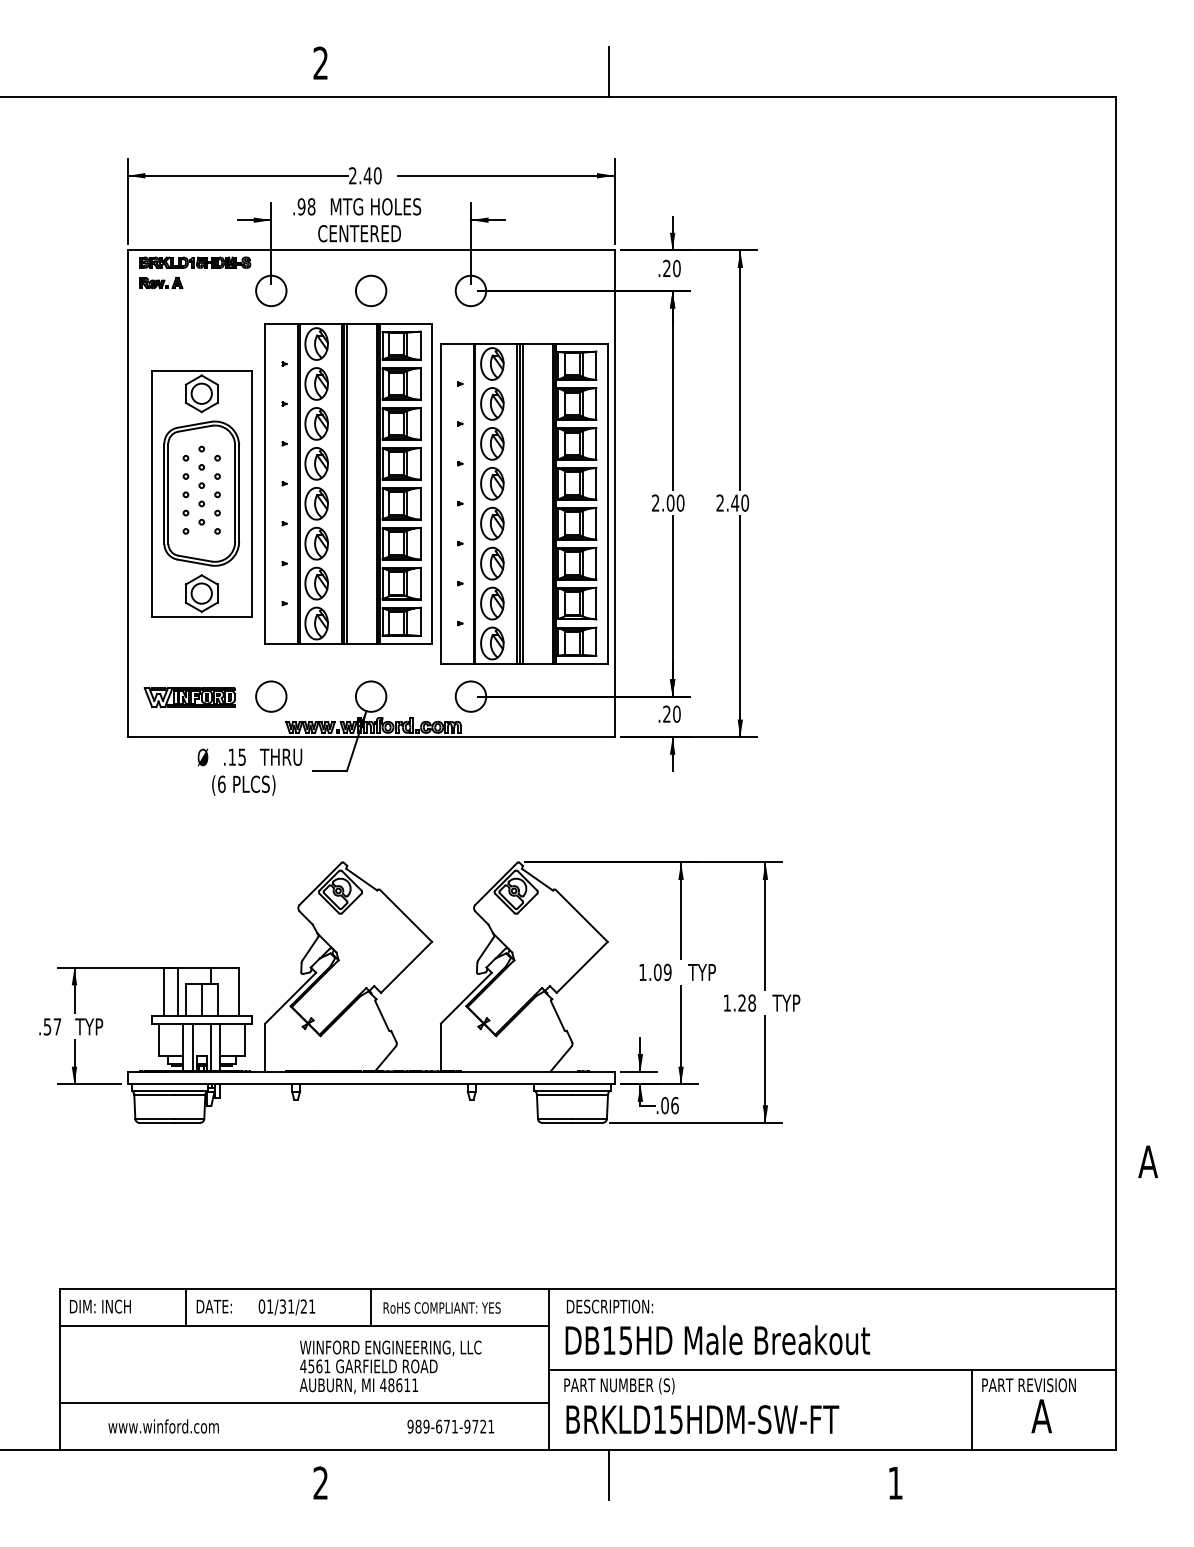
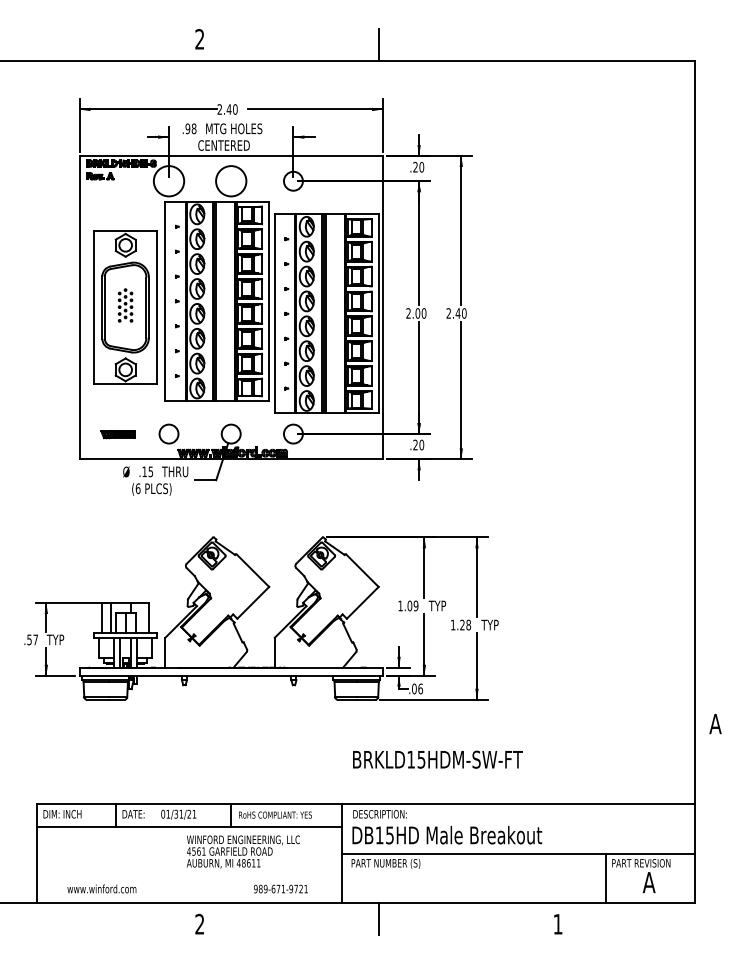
circle: (270, 289) -> (168, 180), size x1.6
circle: (369, 289) -> (230, 180), size x1.6
part: (201, 490) -> (125, 305), size x0.6
part: (188, 697) -> (117, 434), size x0.6
line: (304, 1403) -> (189, 874), removed
text: (702, 1419) -> (437, 759), moved

